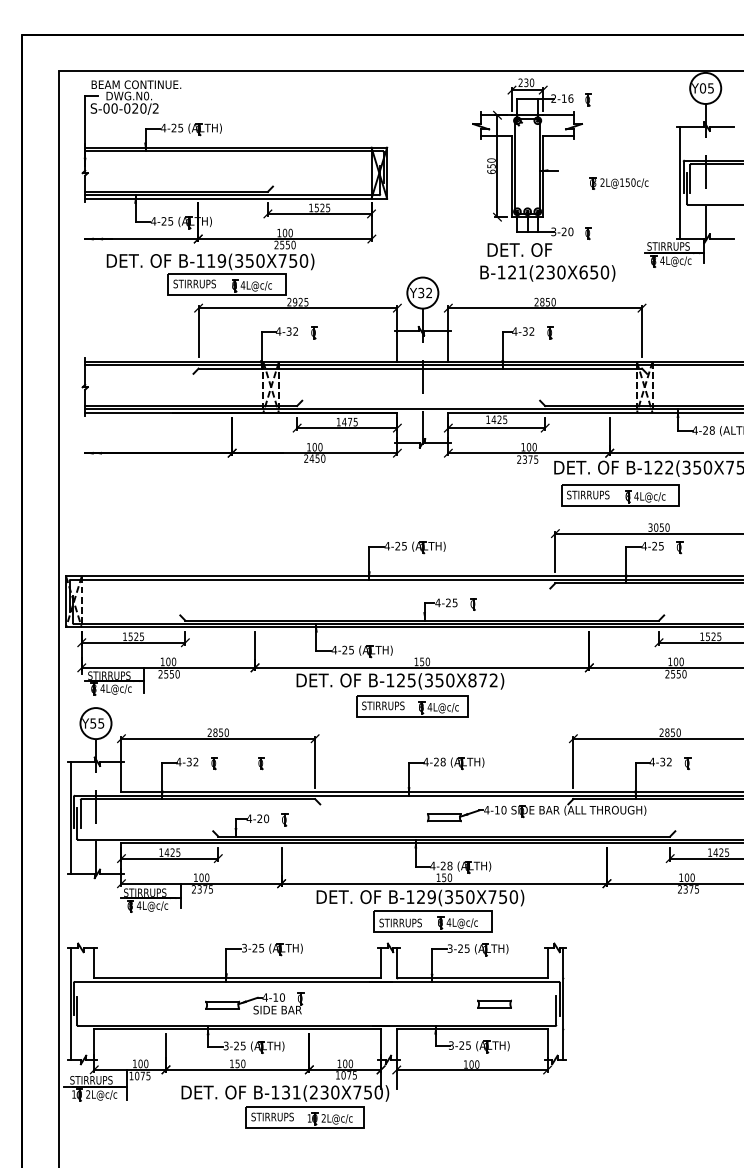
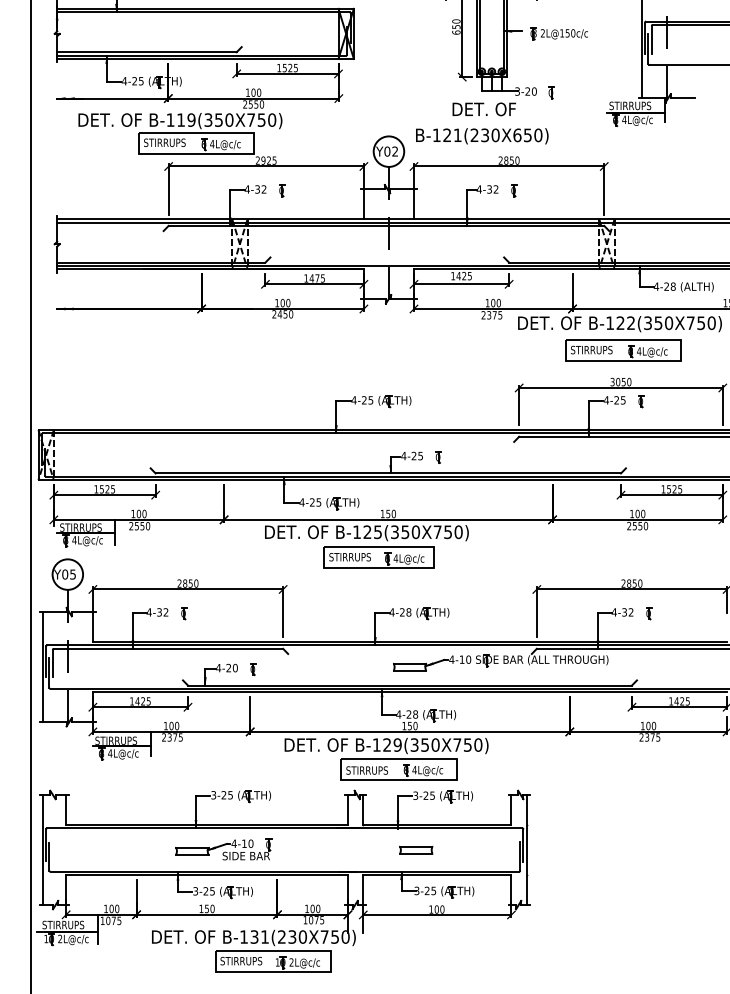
part: (618, 183) -> (558, 34), moved
text: (547, 273) -> (481, 136), moved
text: (421, 292) -> (387, 151), Y32 -> Y02
part: (620, 495) -> (623, 350), moved
text: (482, 680) -> (447, 532), B-125(350X872) -> B-125(350X750)
text: (93, 723) -> (65, 574), Y55 -> Y05
part: (261, 763) -> (230, 613), removed
part: (494, 1003) -> (416, 849), moved

